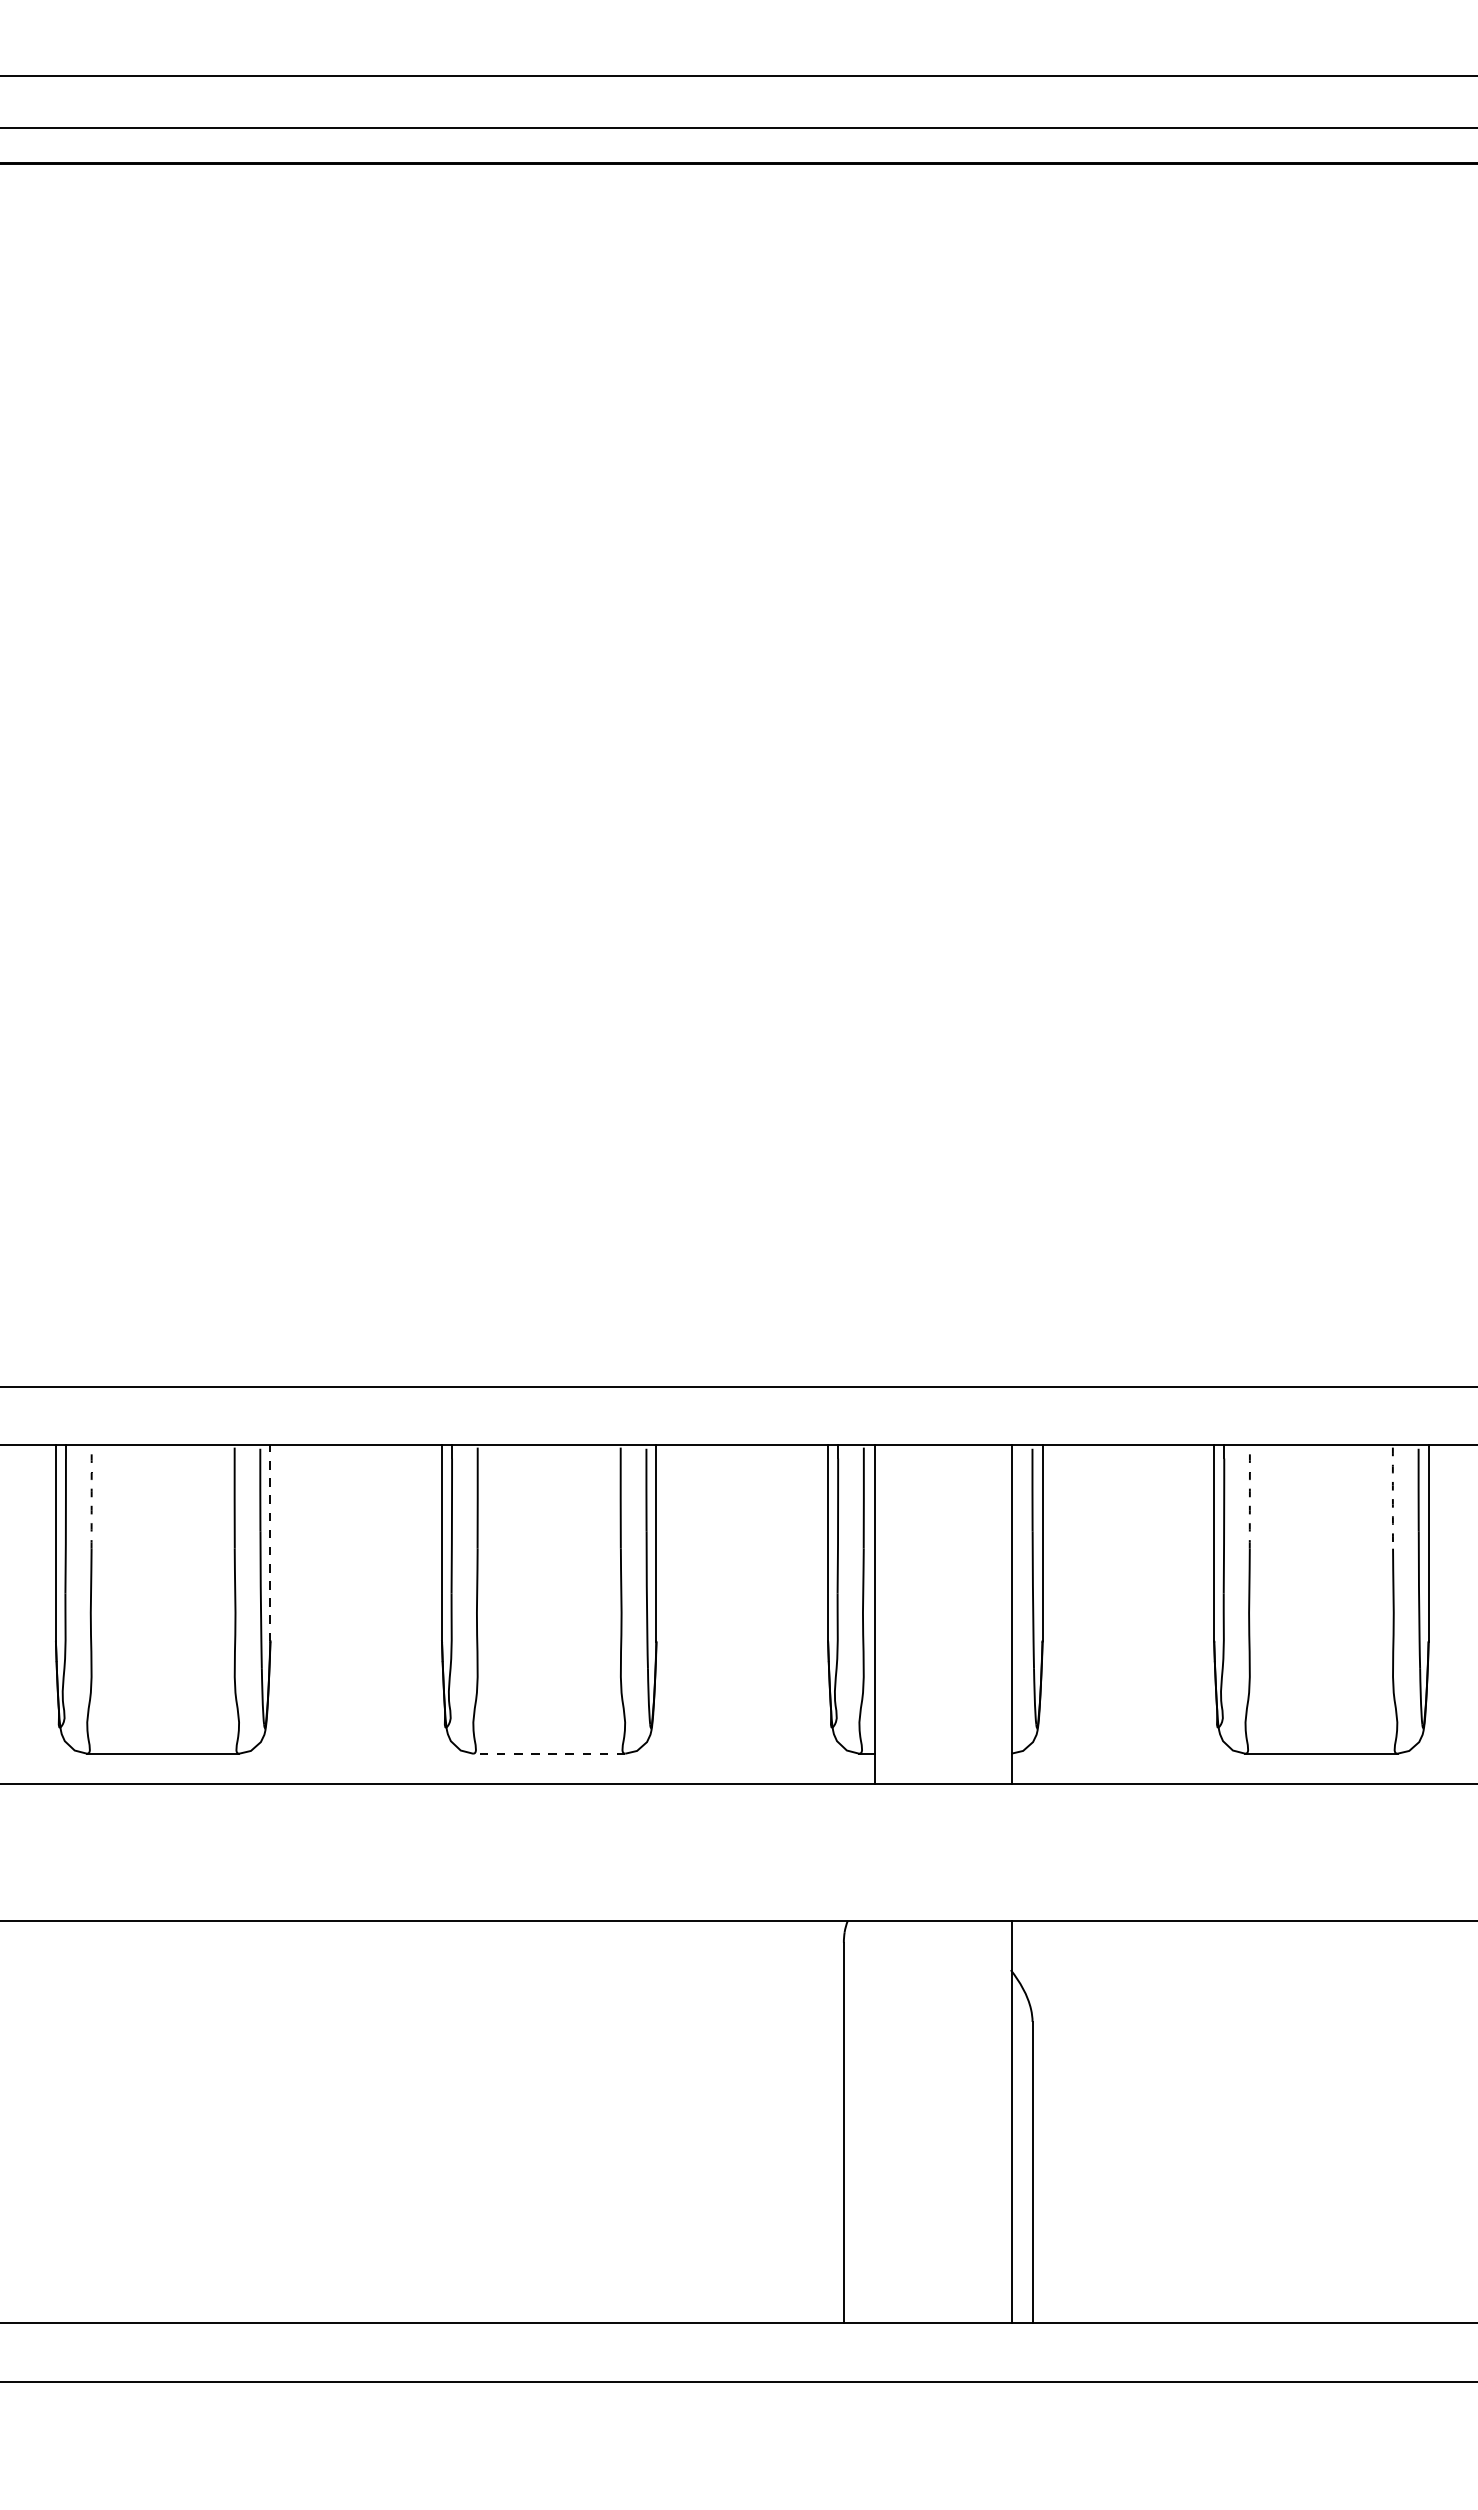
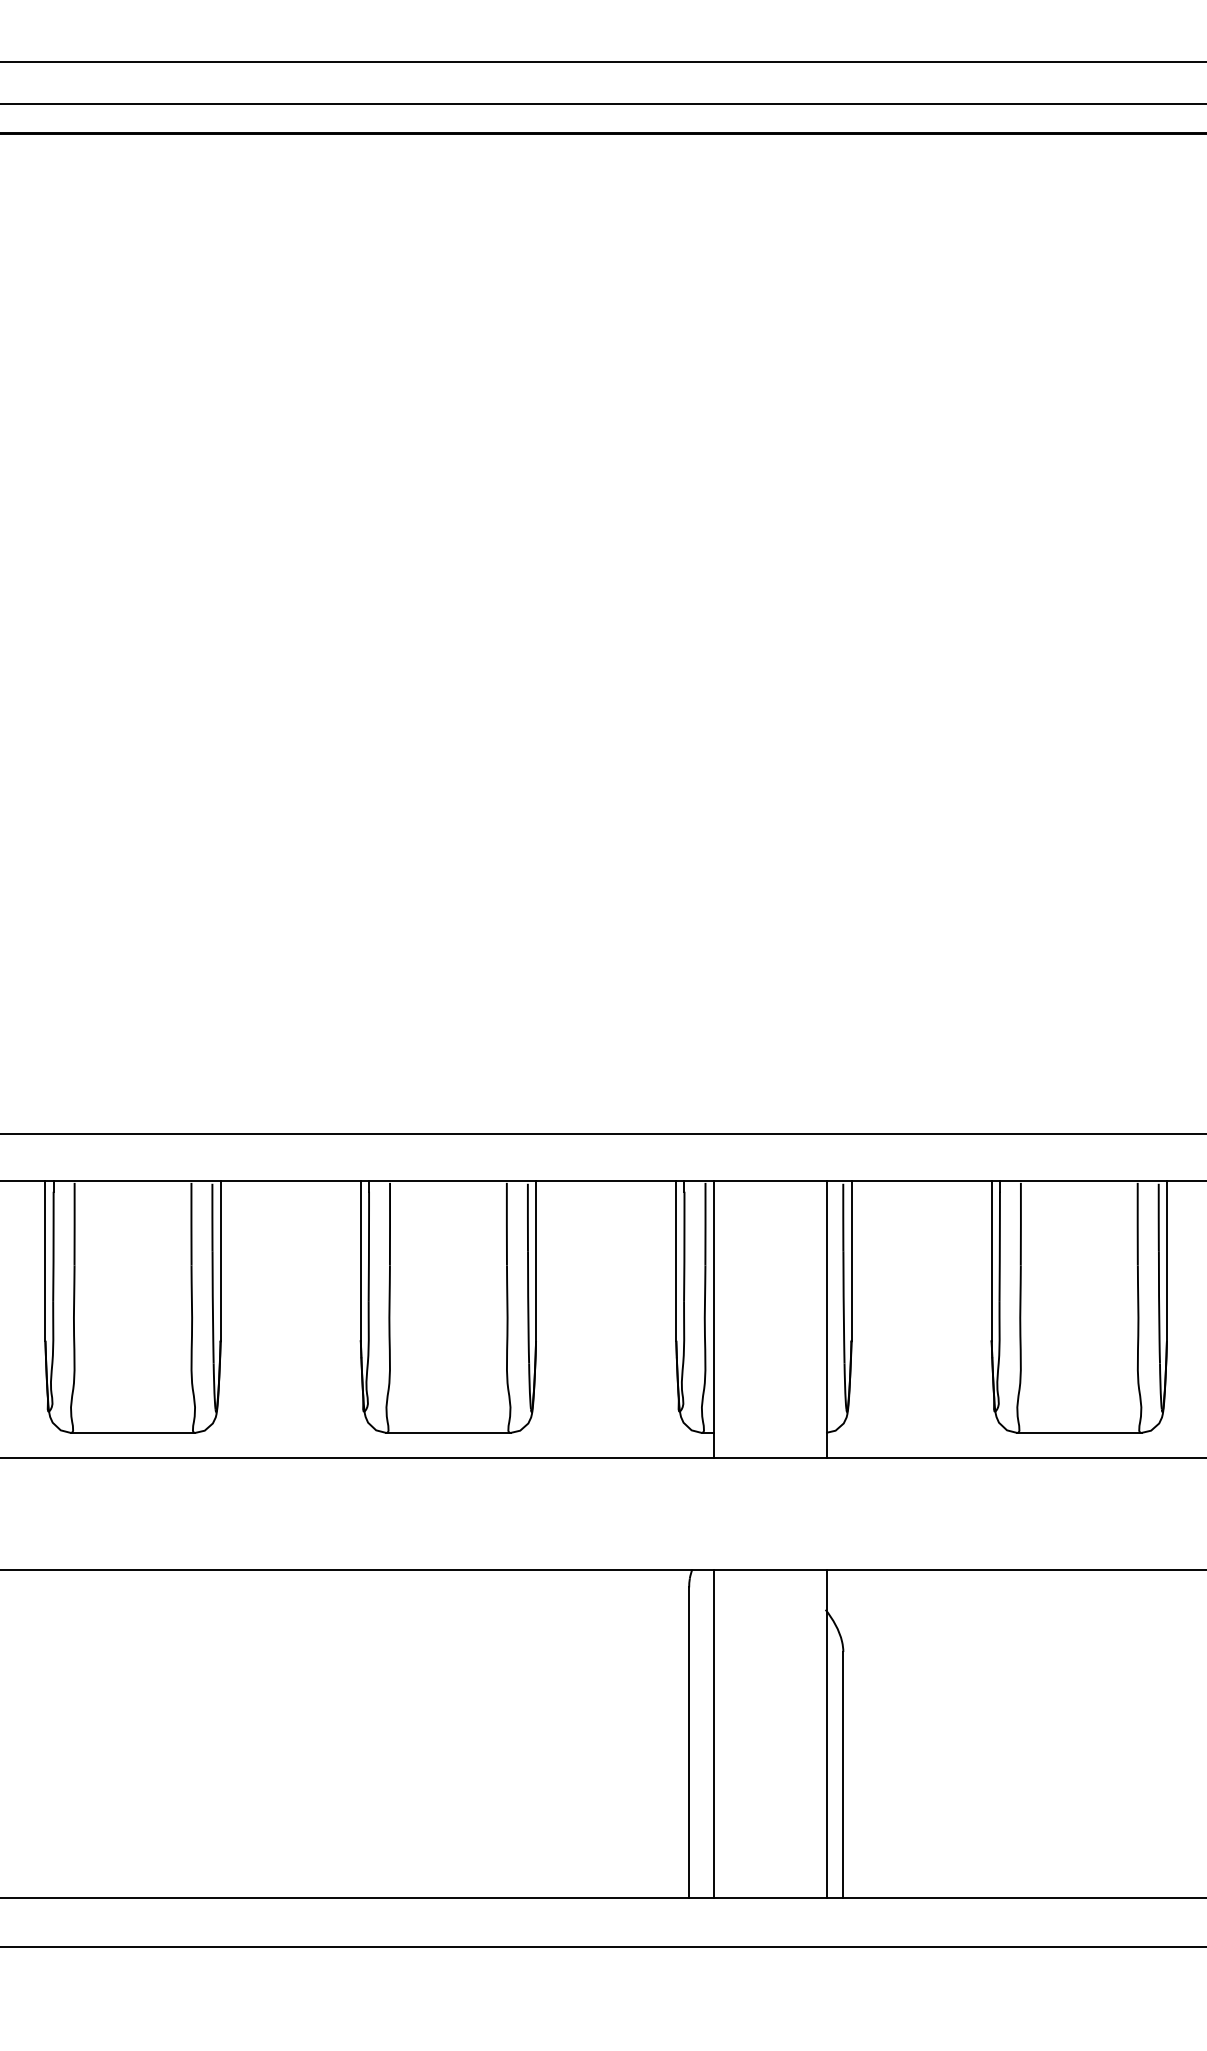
arc: (91, 1498) -> (74, 1224), dashed -> solid
arc: (1249, 1498) -> (1020, 1224), dashed -> solid
arc: (1392, 1498) -> (1137, 1224), dashed -> solid
line: (270, 1543) -> (220, 1261), dashed -> solid
line: (548, 1754) -> (447, 1433), dashed -> solid
line: (874, 2121) -> (714, 1733), added

